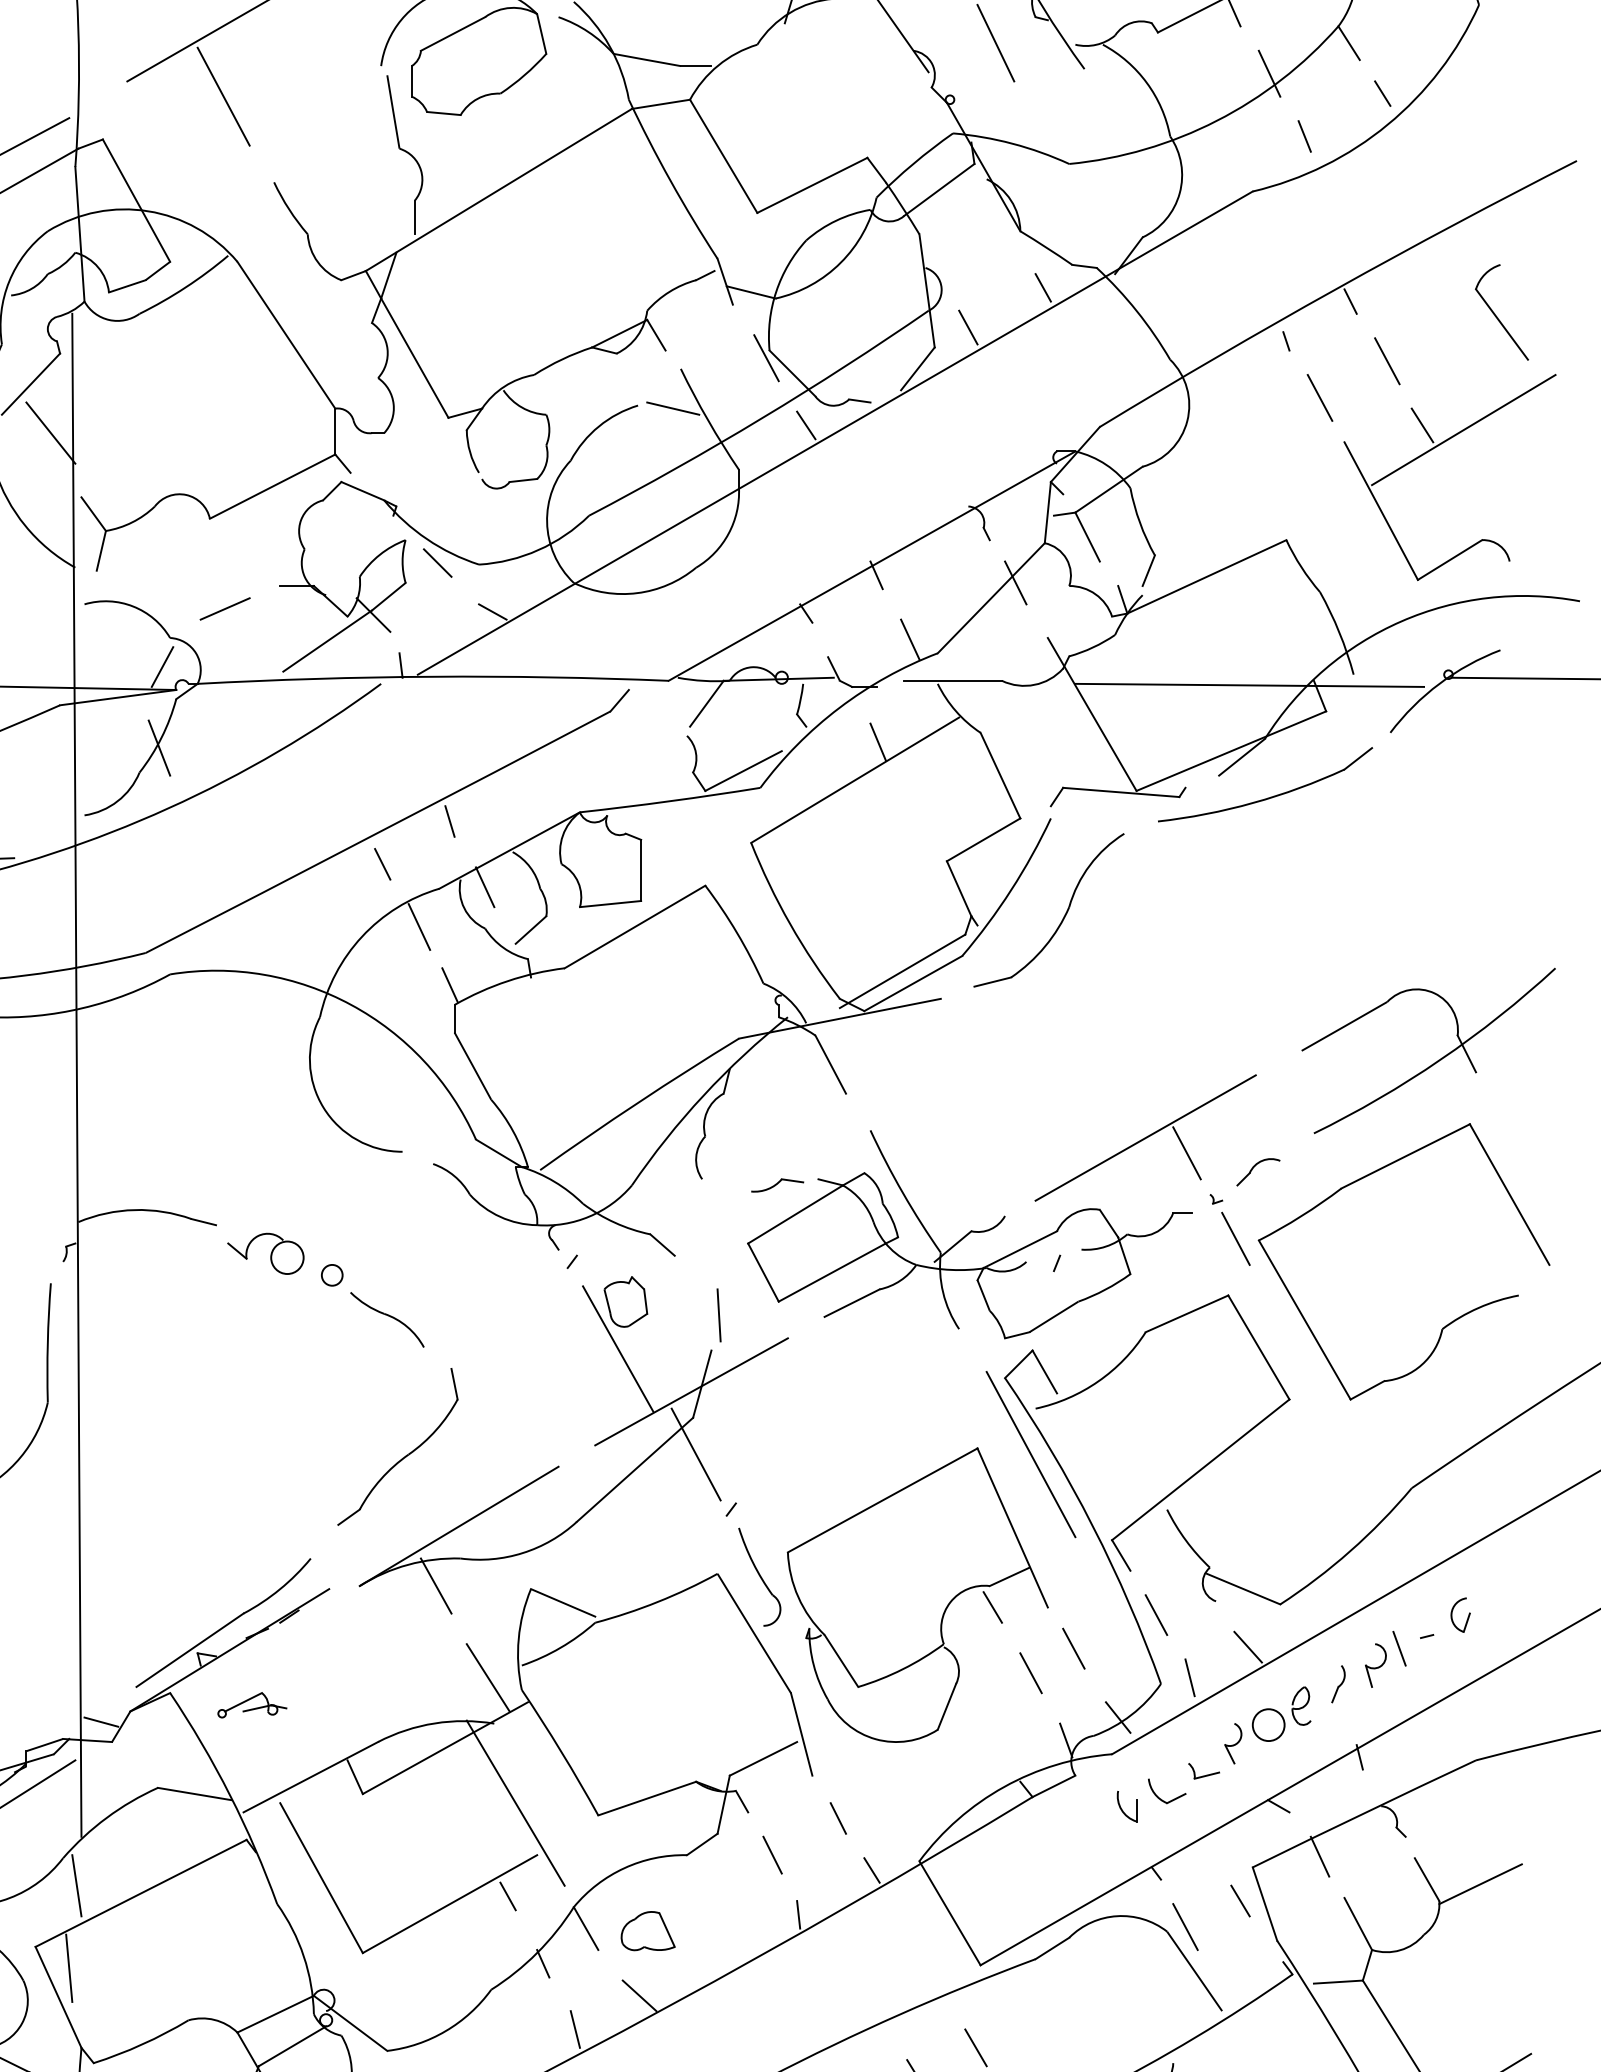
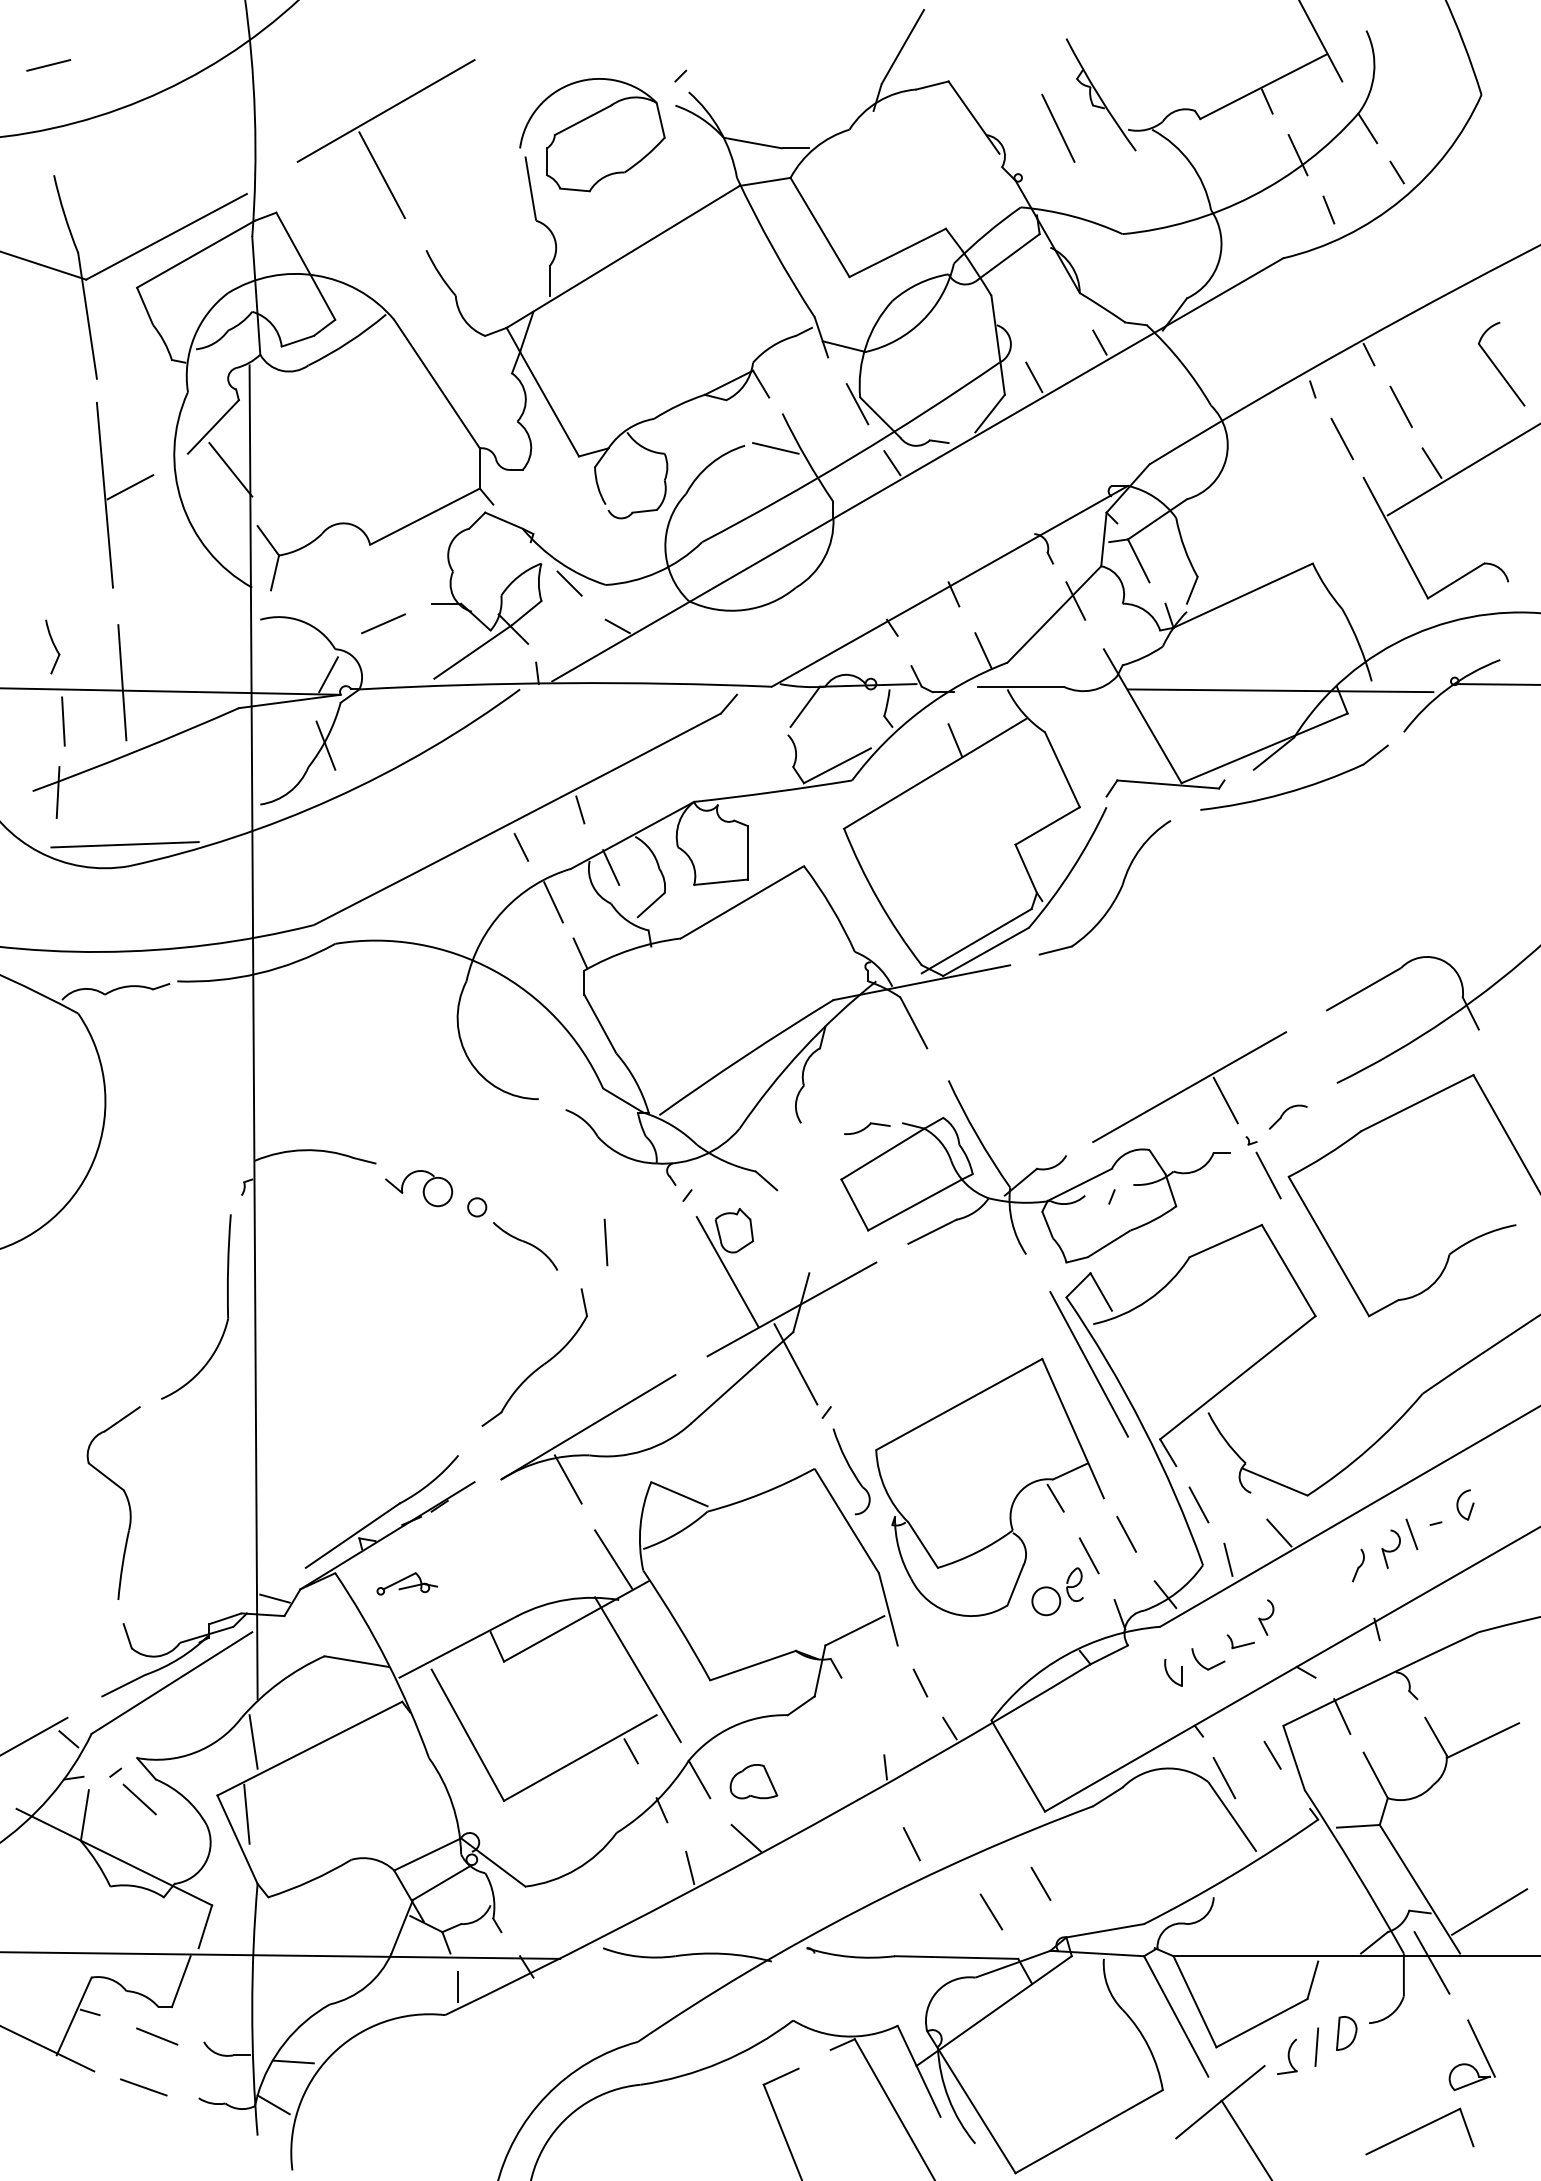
line: (718, 1315) -> (605, 1242), moved
part: (1281, 1713) -> (1057, 1591), moved
line: (772, 1855) -> (911, 1844), moved

